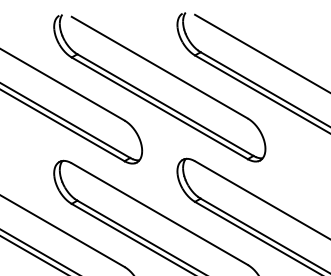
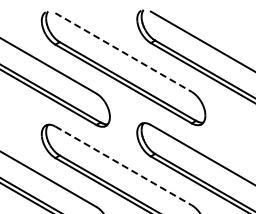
line: (159, 67) -> (123, 52), solid -> dashed
line: (159, 213) -> (123, 165), solid -> dashed

